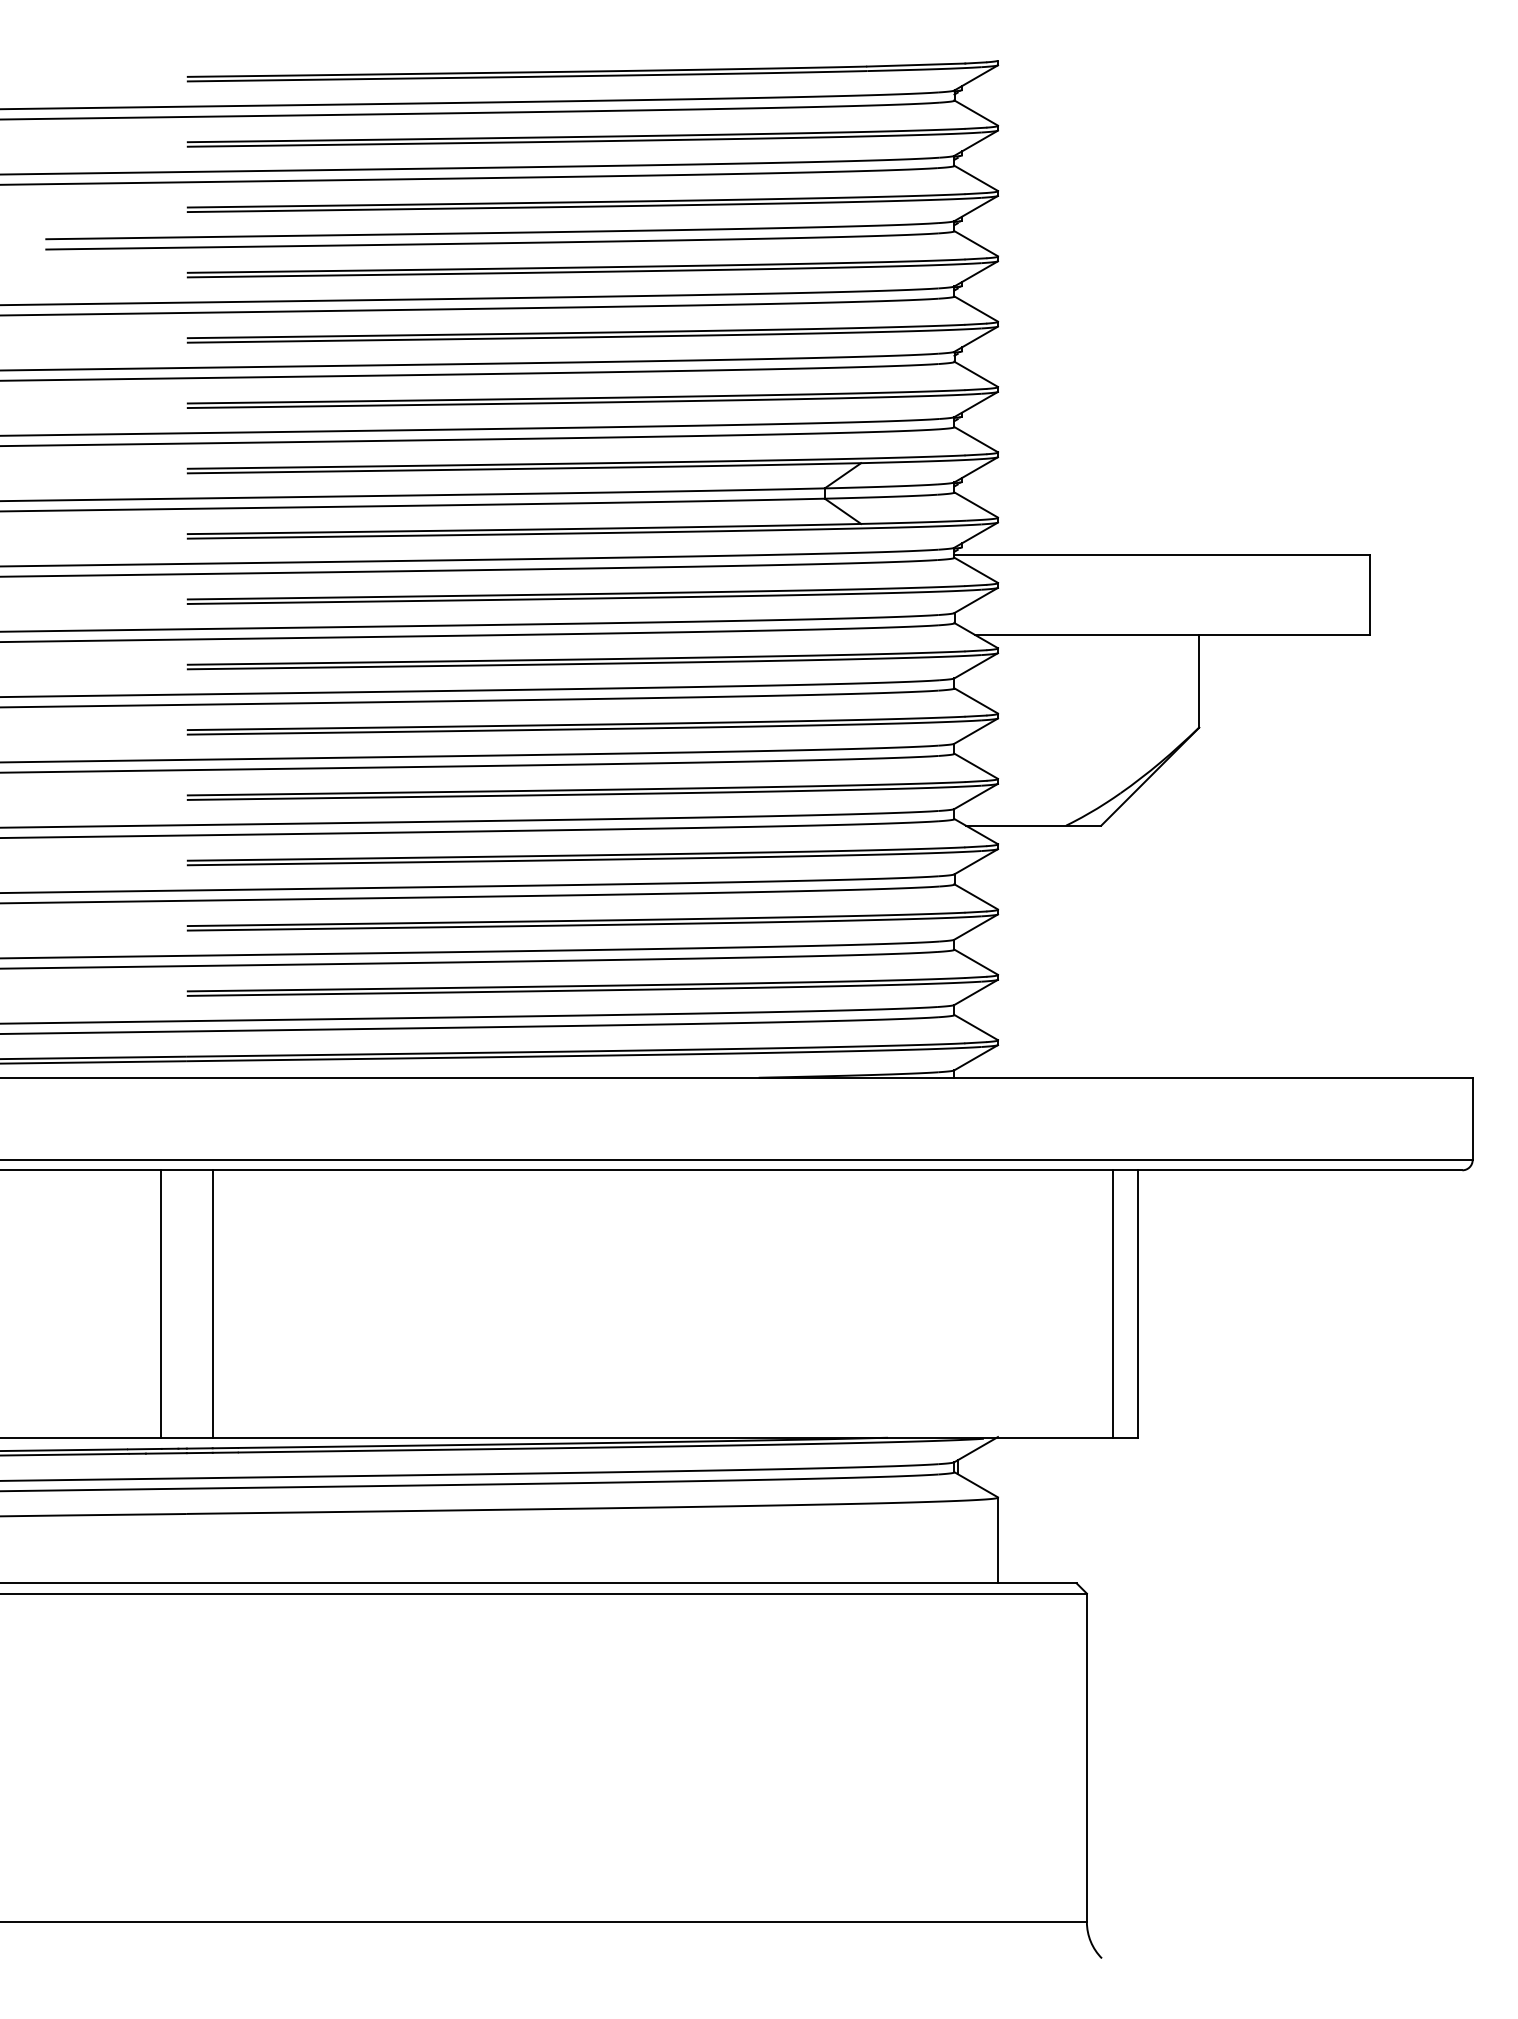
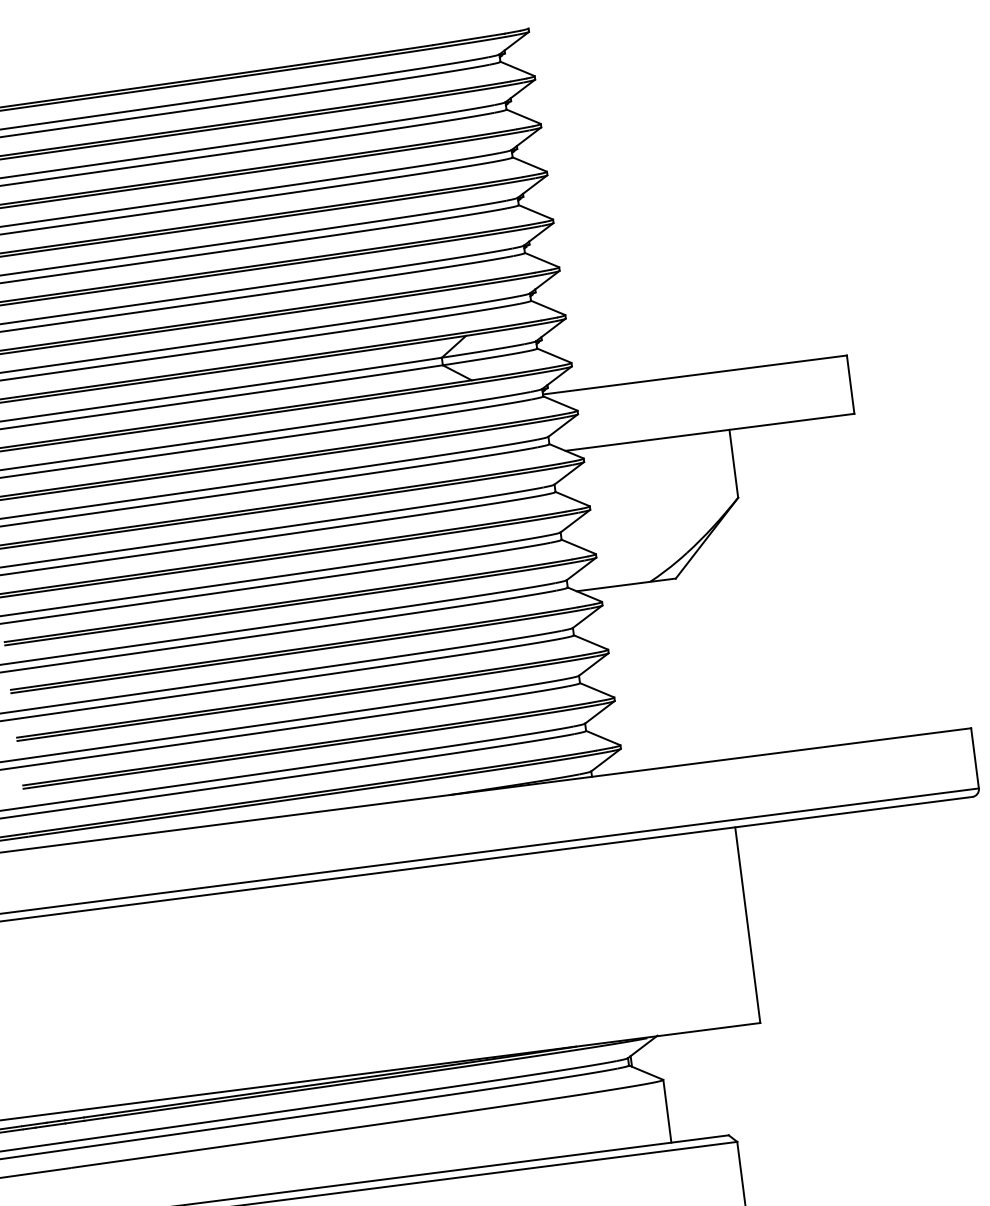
line: (161, 1303) -> (32, 1016), removed
line: (212, 1303) -> (70, 1011), removed
line: (1112, 1303) -> (728, 927), removed

